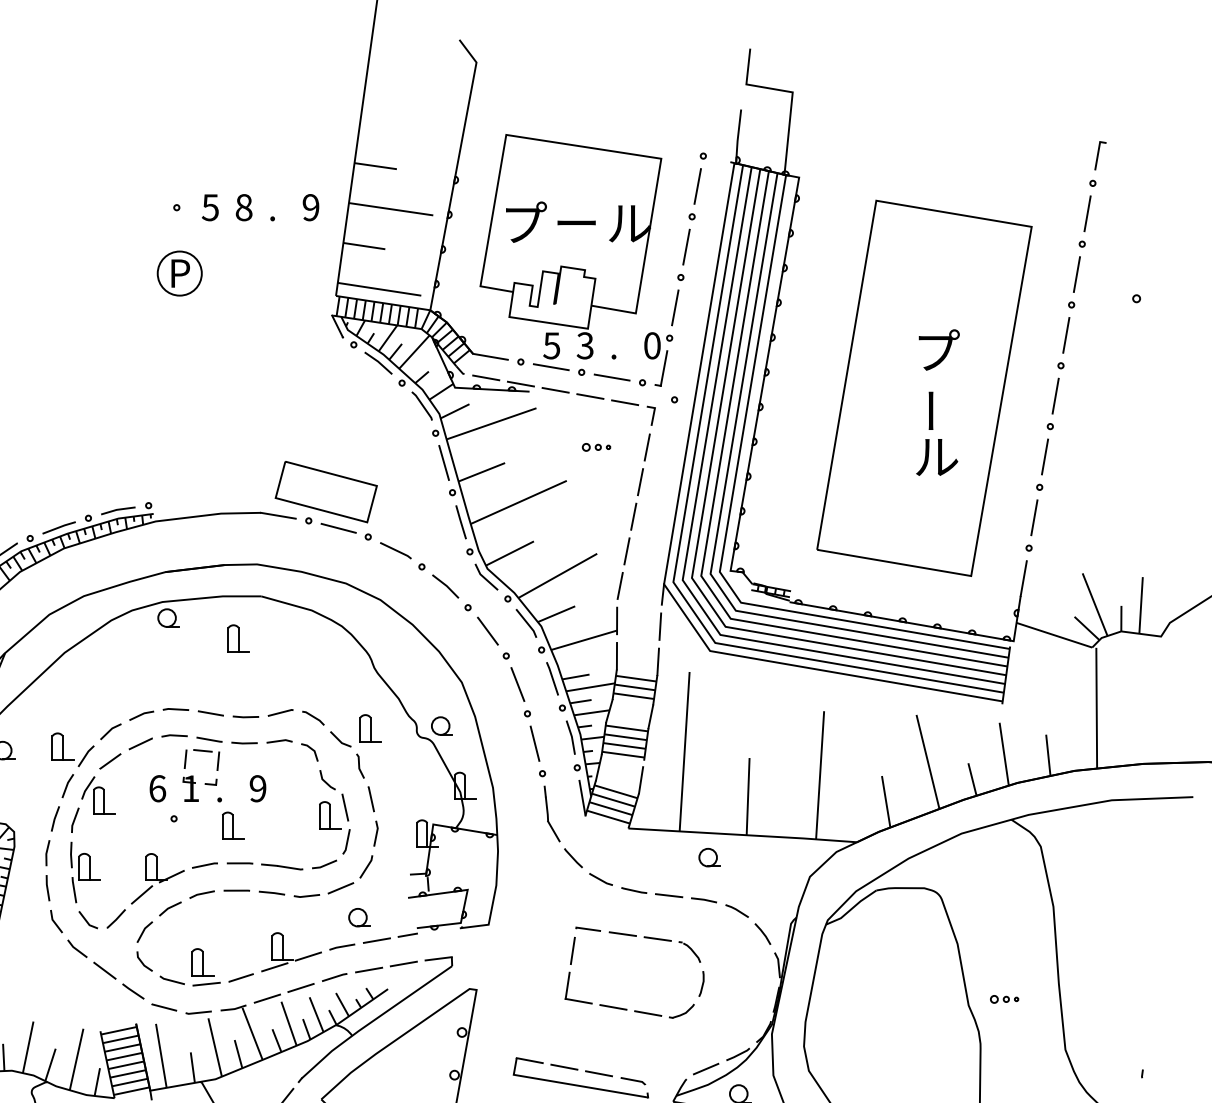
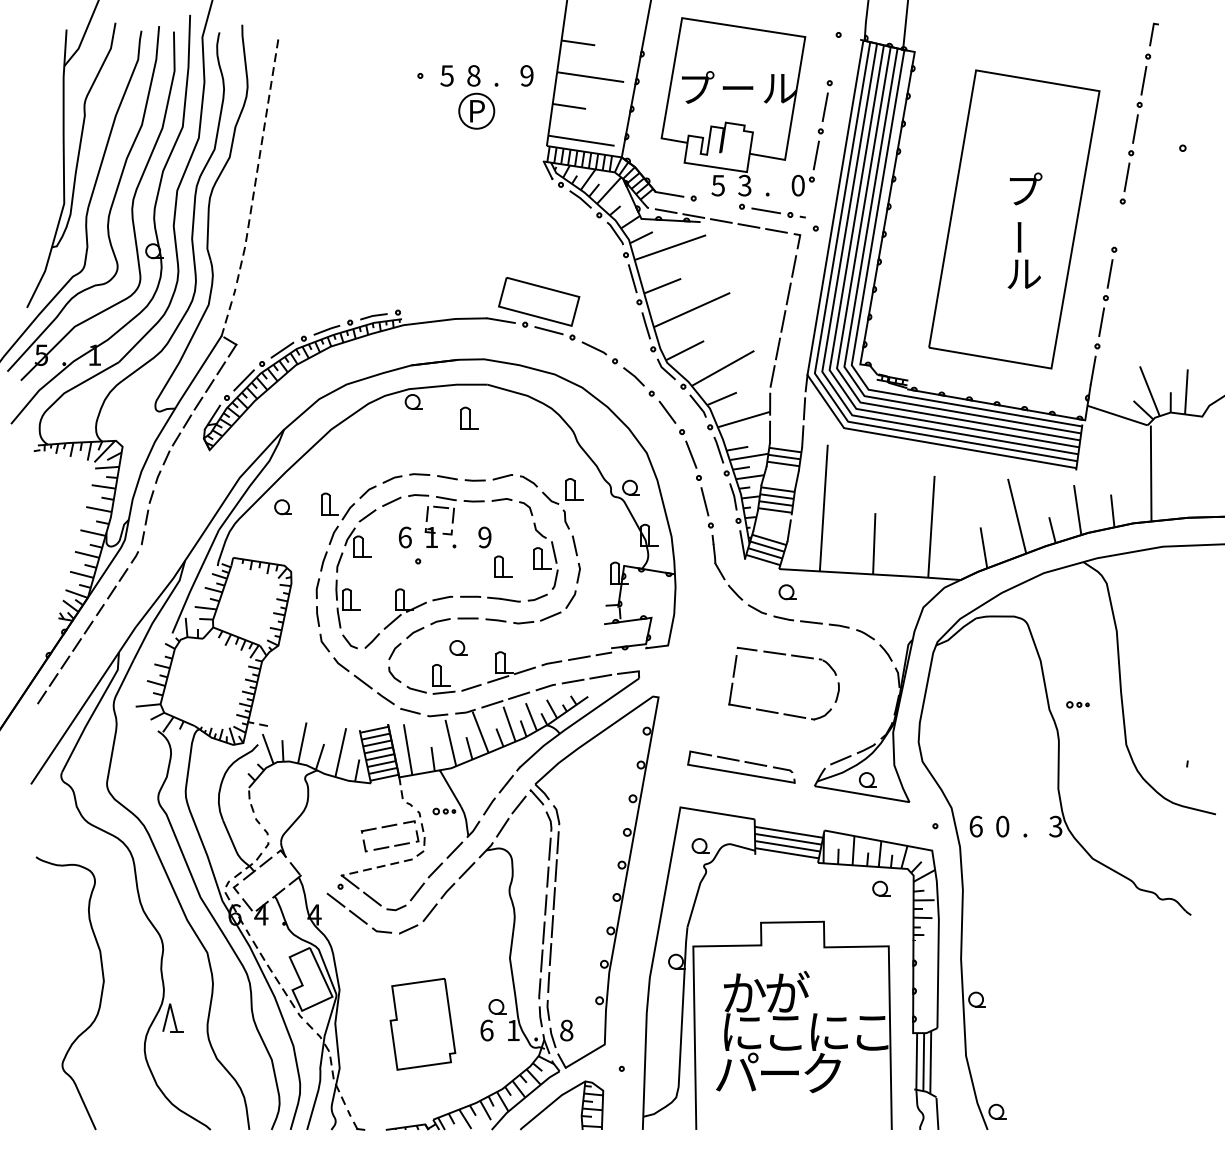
line: (696, 185) -> (833, 58), removed
part: (179, 272) -> (476, 110), moved
line: (550, 367) -> (717, 202), removed
line: (664, 368) -> (807, 203), removed
line: (1055, 395) -> (1118, 225), removed
part: (596, 446) -> (753, 265), removed
part: (233, 825) -> (503, 566), moved
part: (709, 857) -> (787, 592), moved
part: (359, 917) -> (458, 647), moved

